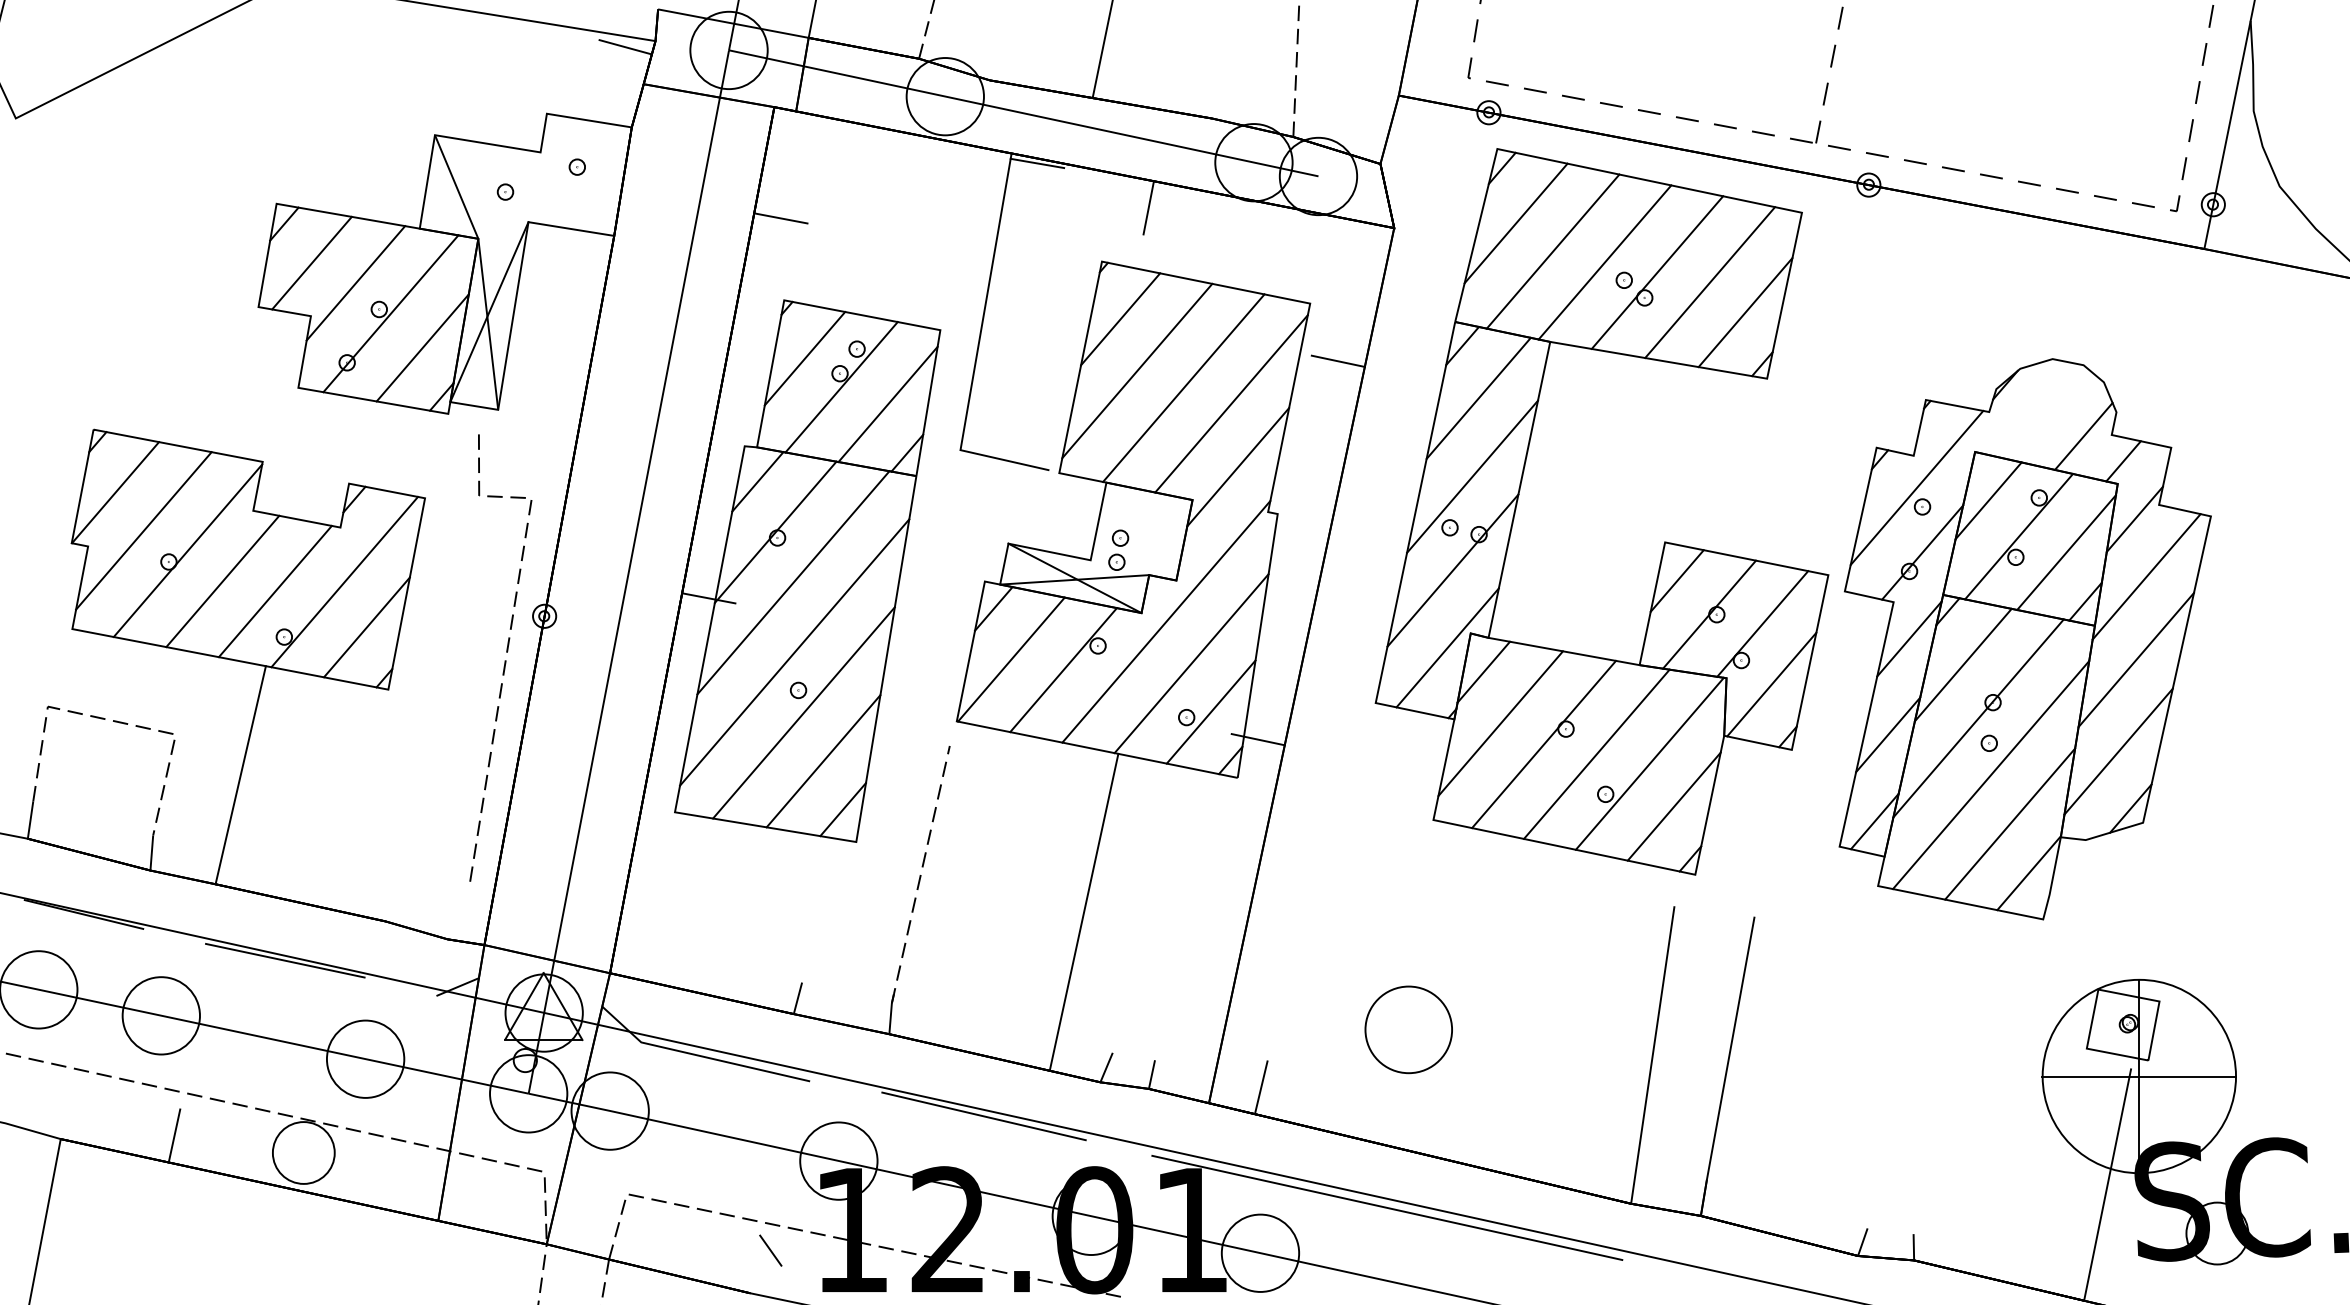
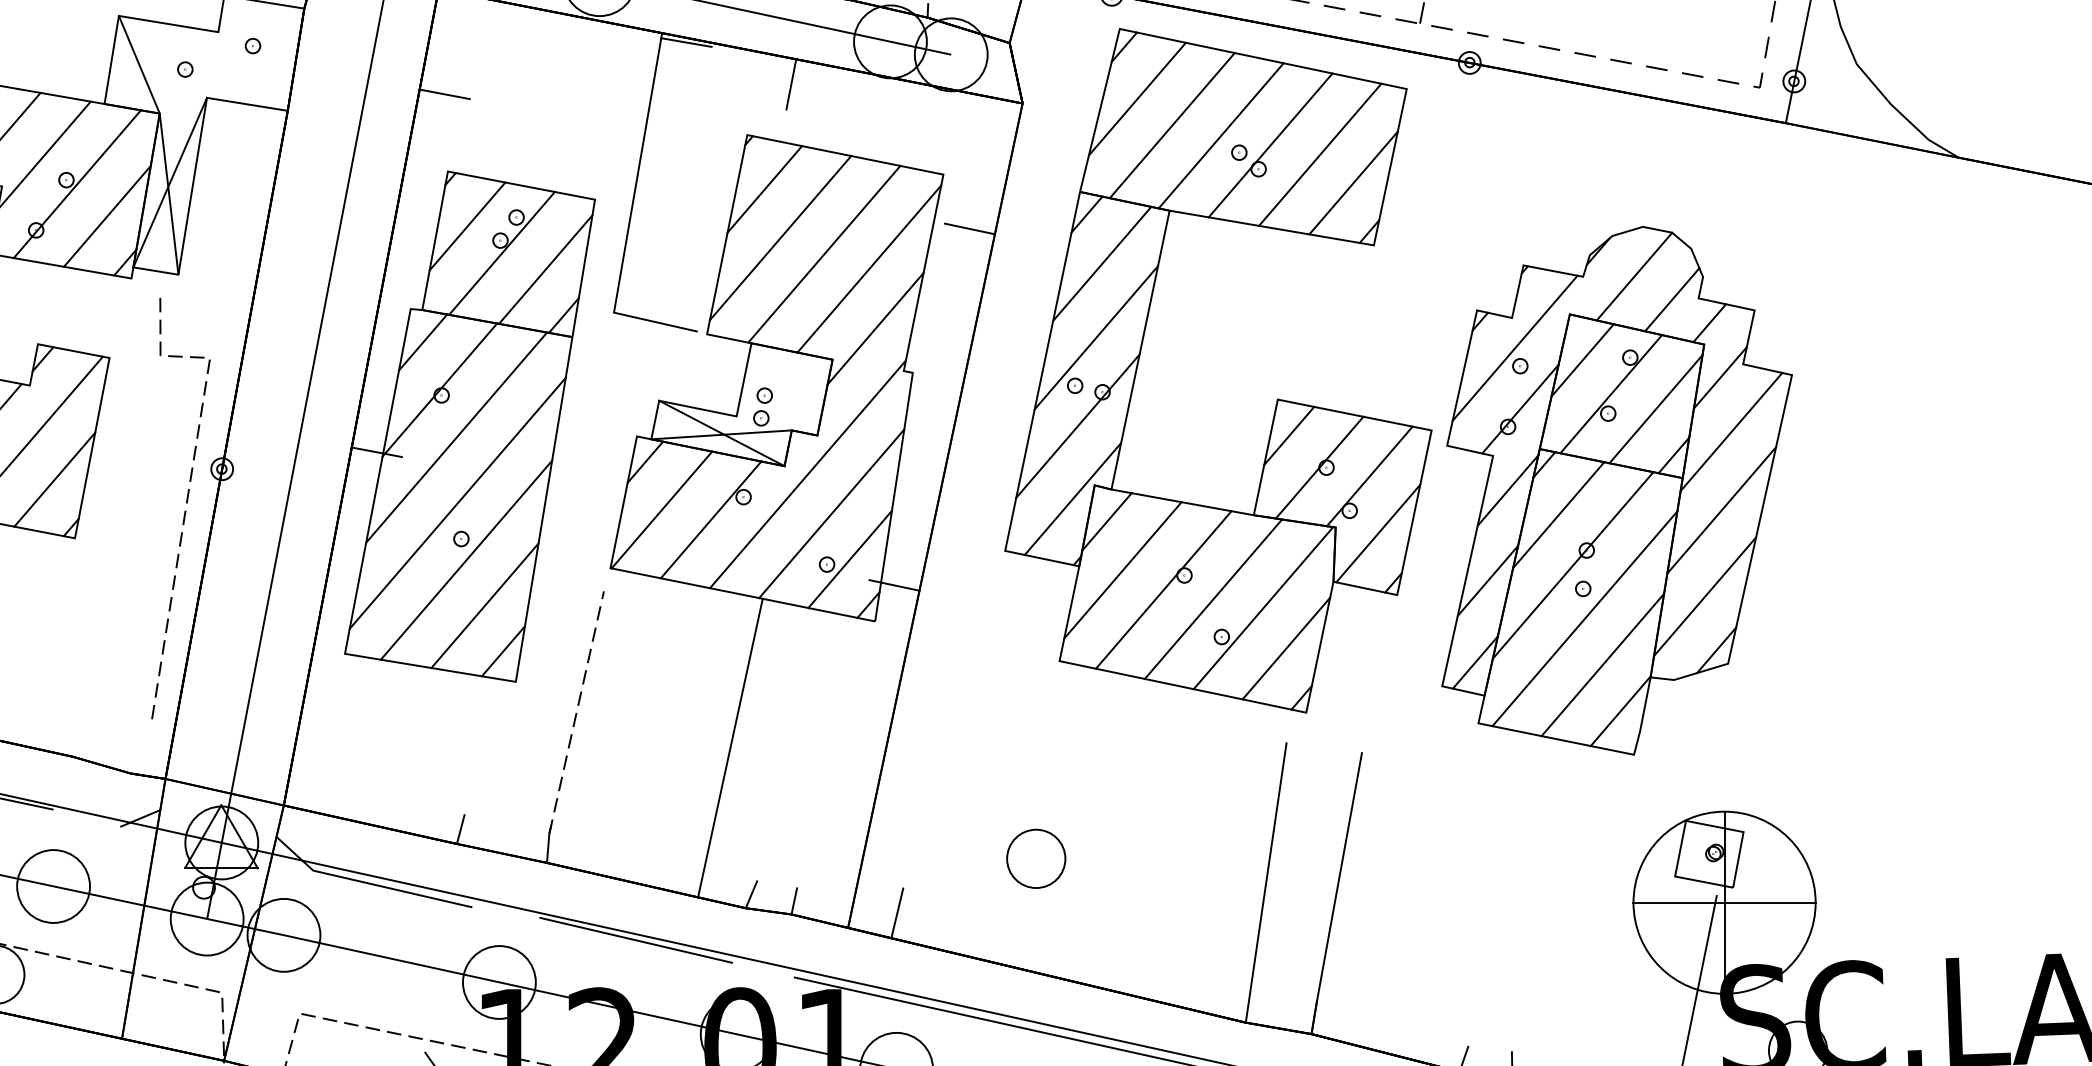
line: (2043, 411) -> (1634, 276), added
part: (1408, 1029) -> (1036, 858), size x0.71

